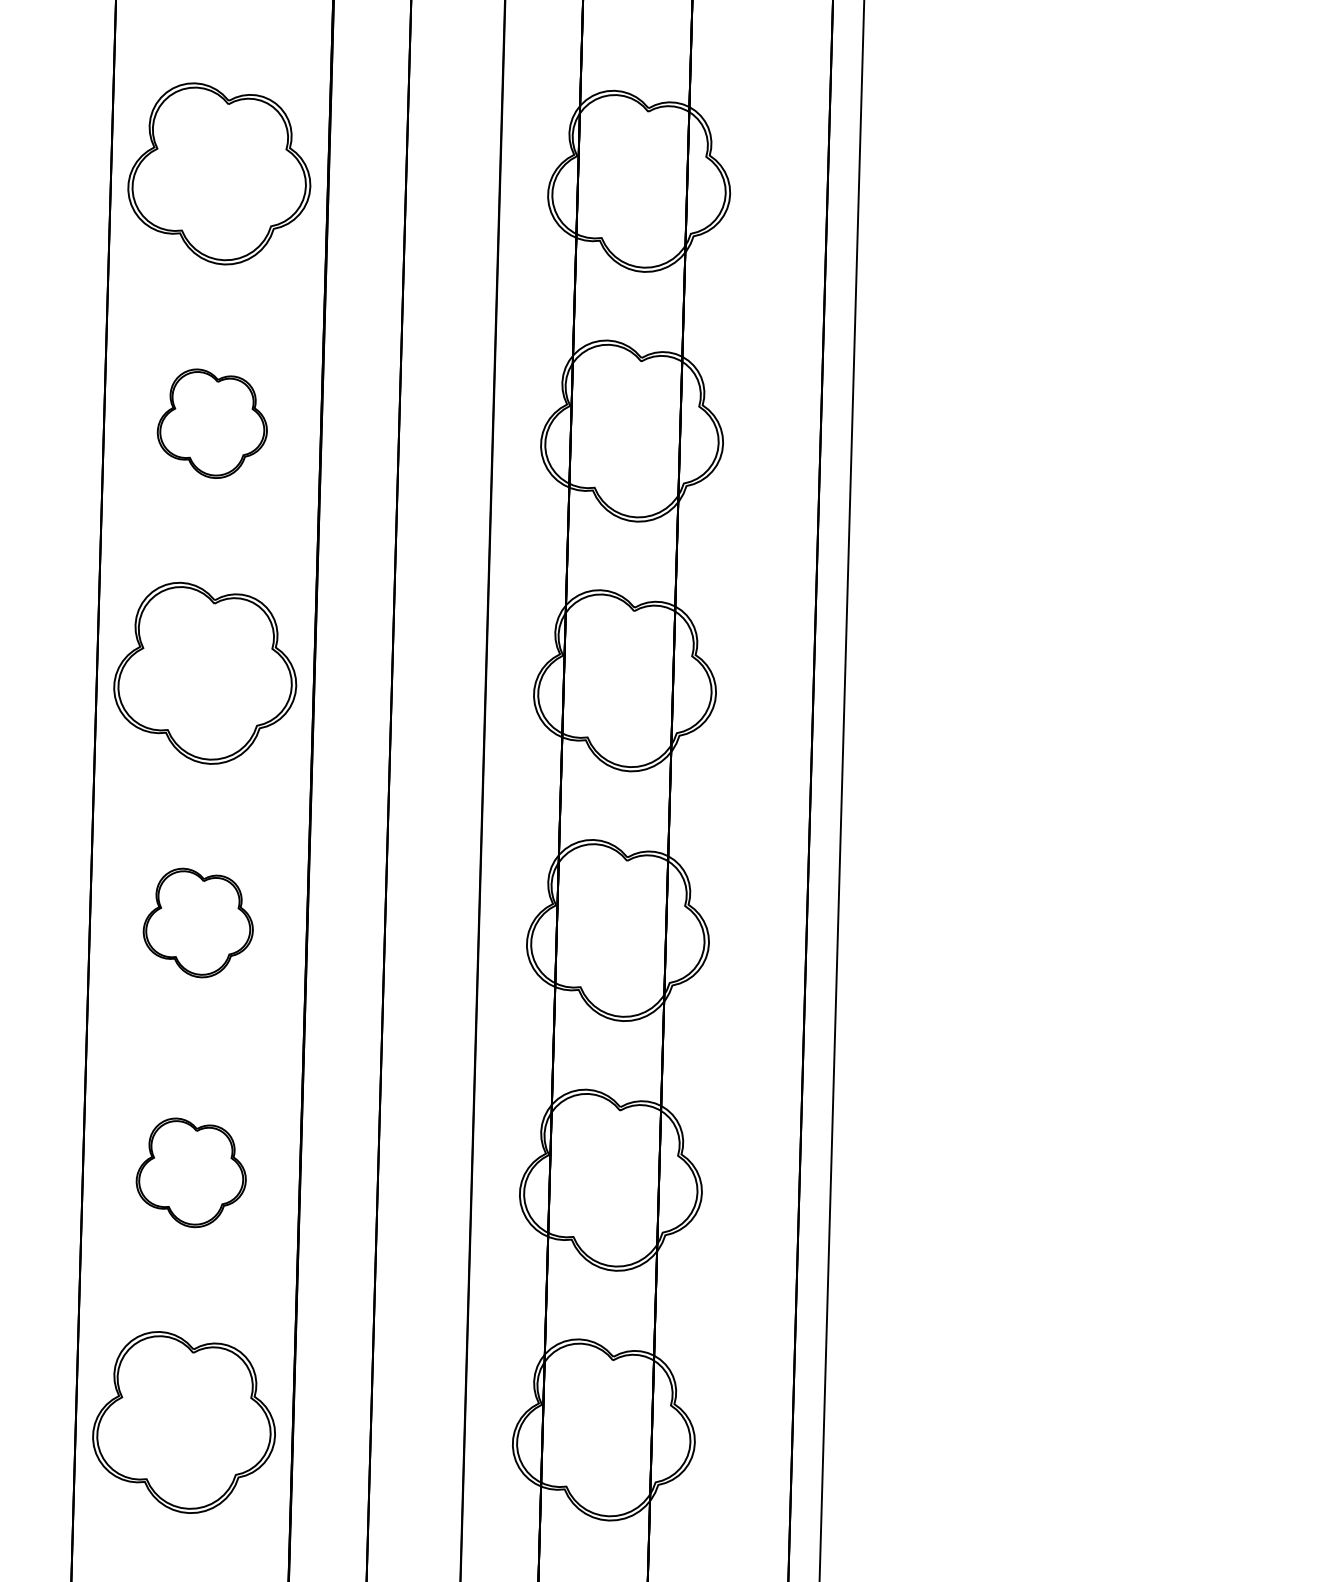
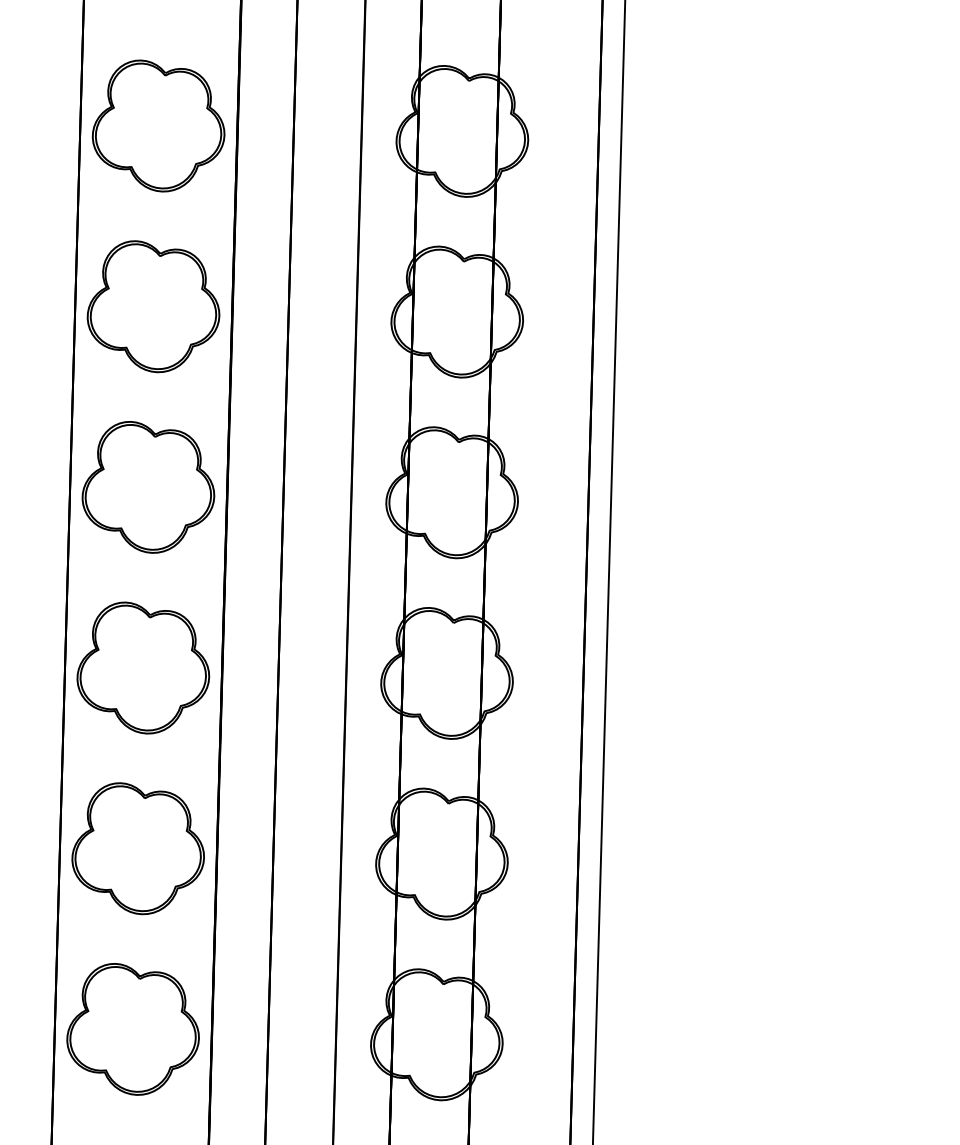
part: (212, 423) -> (153, 306), size x1.67
part: (198, 922) -> (143, 667), size x1.67
part: (191, 1172) -> (138, 848), size x1.67

